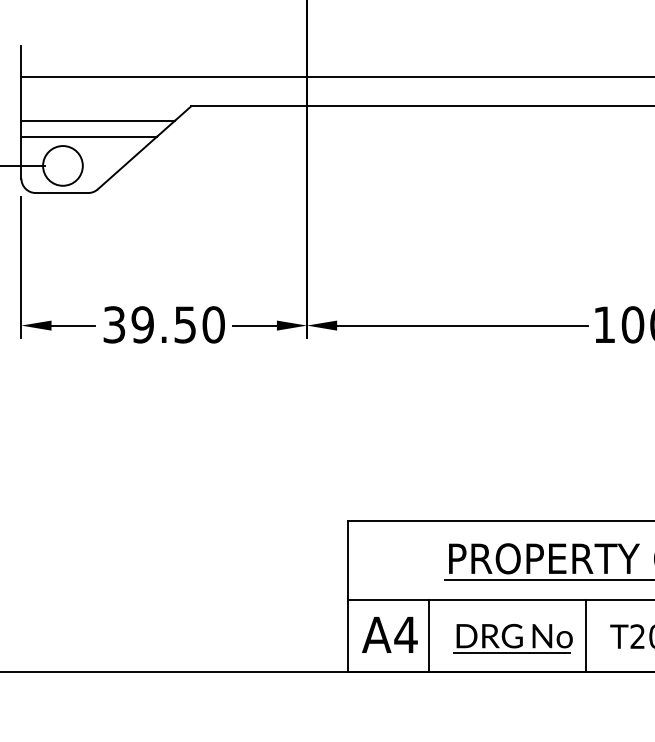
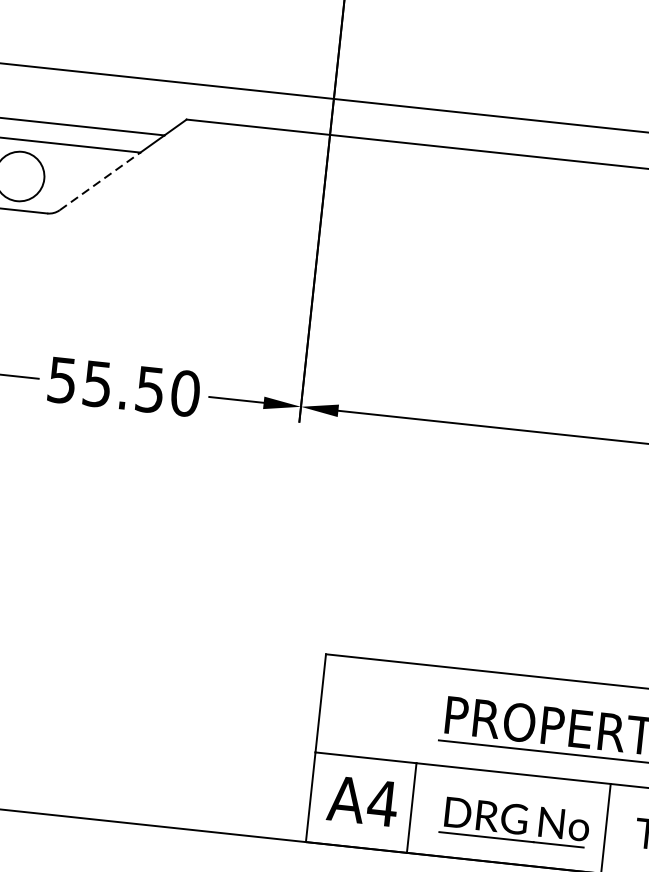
line: (127, 162) -> (100, 180), solid -> dashed
text: (128, 324) -> (79, 381), 39.50 -> 55.50

